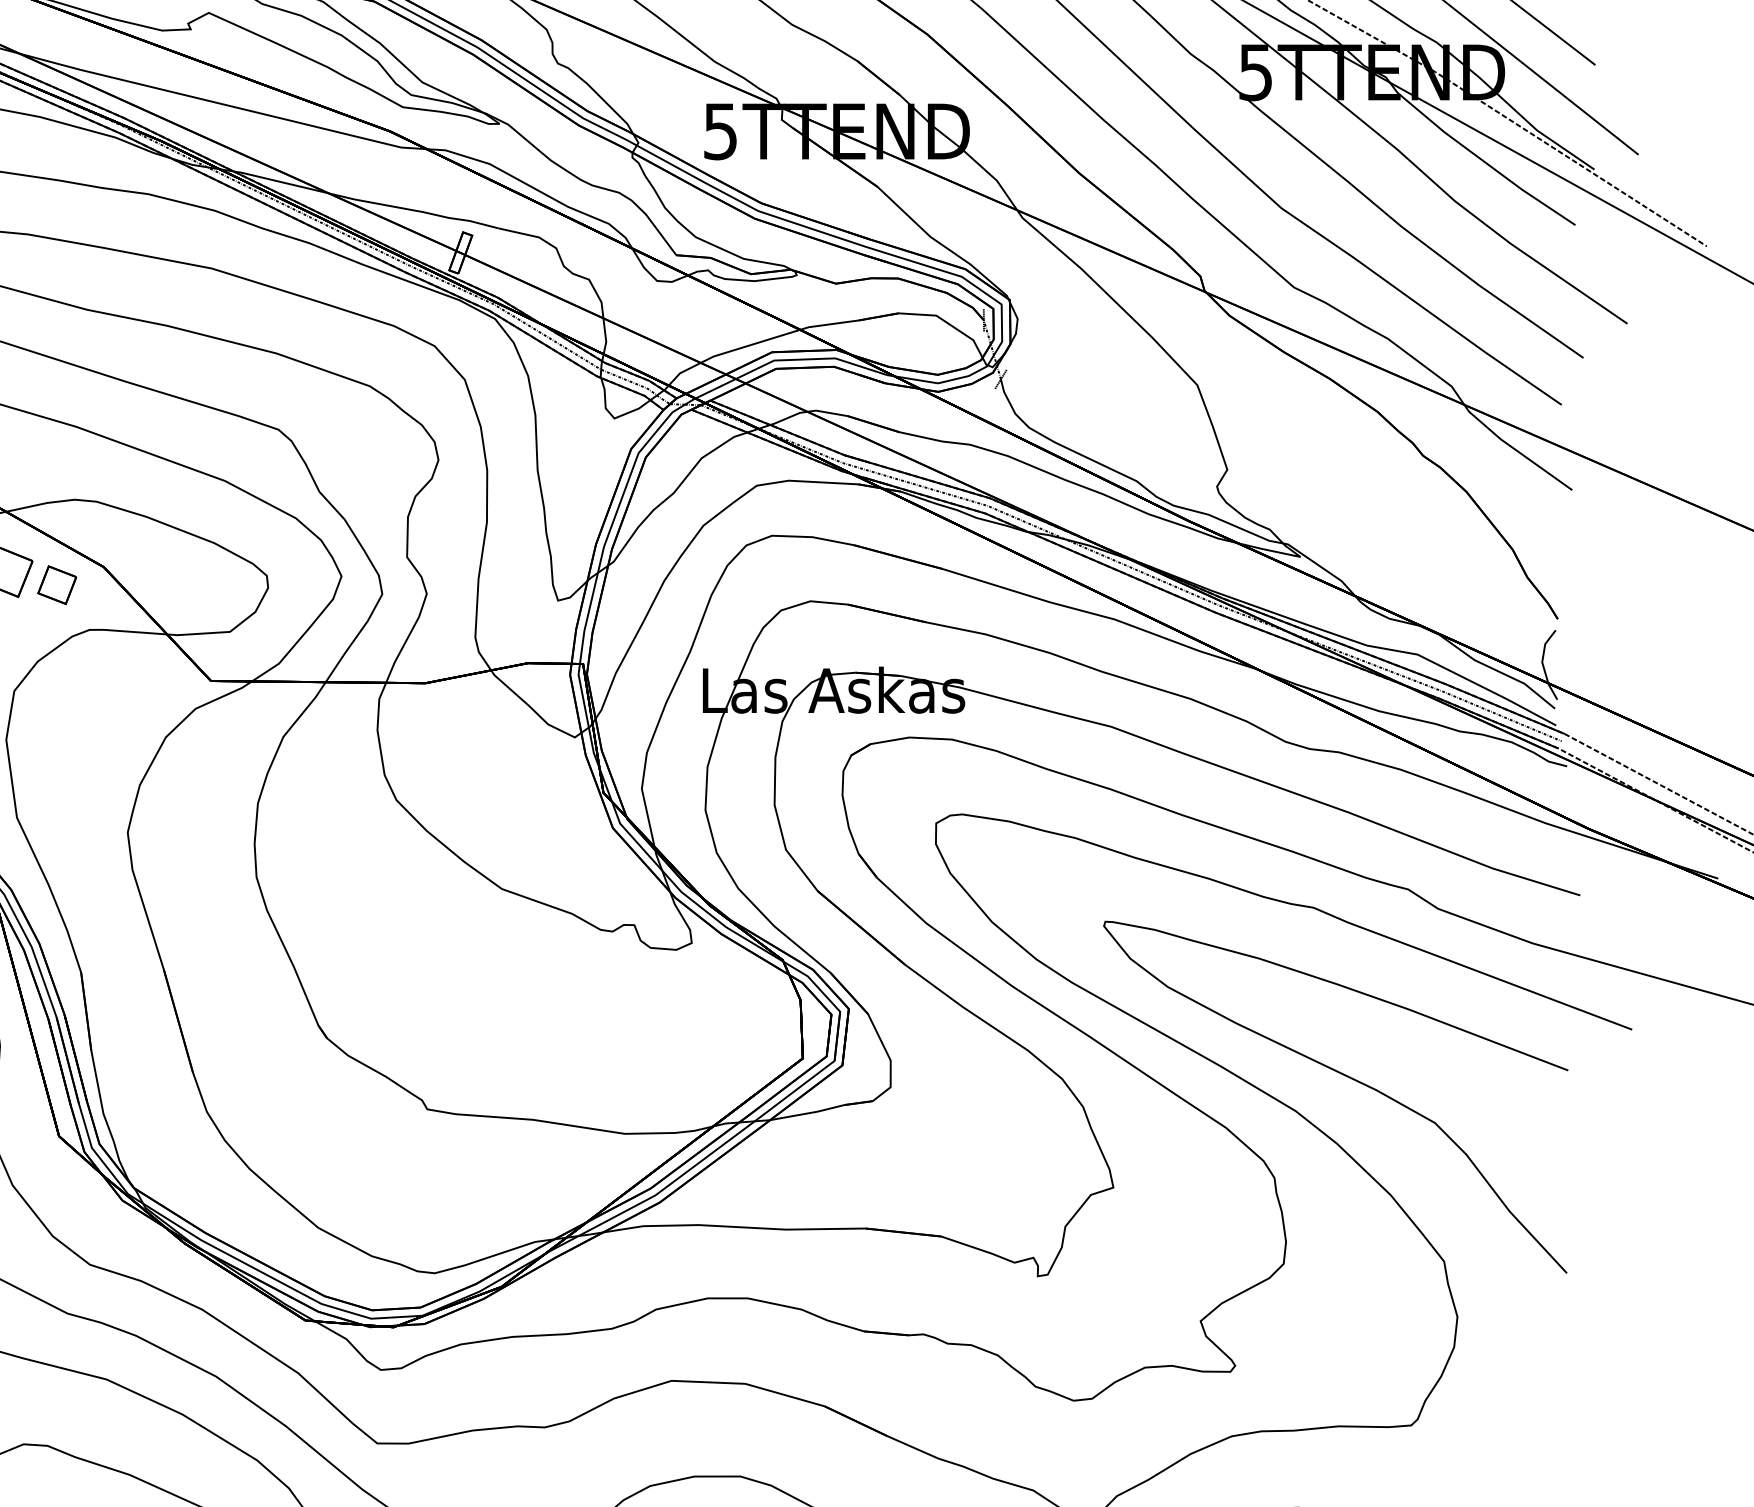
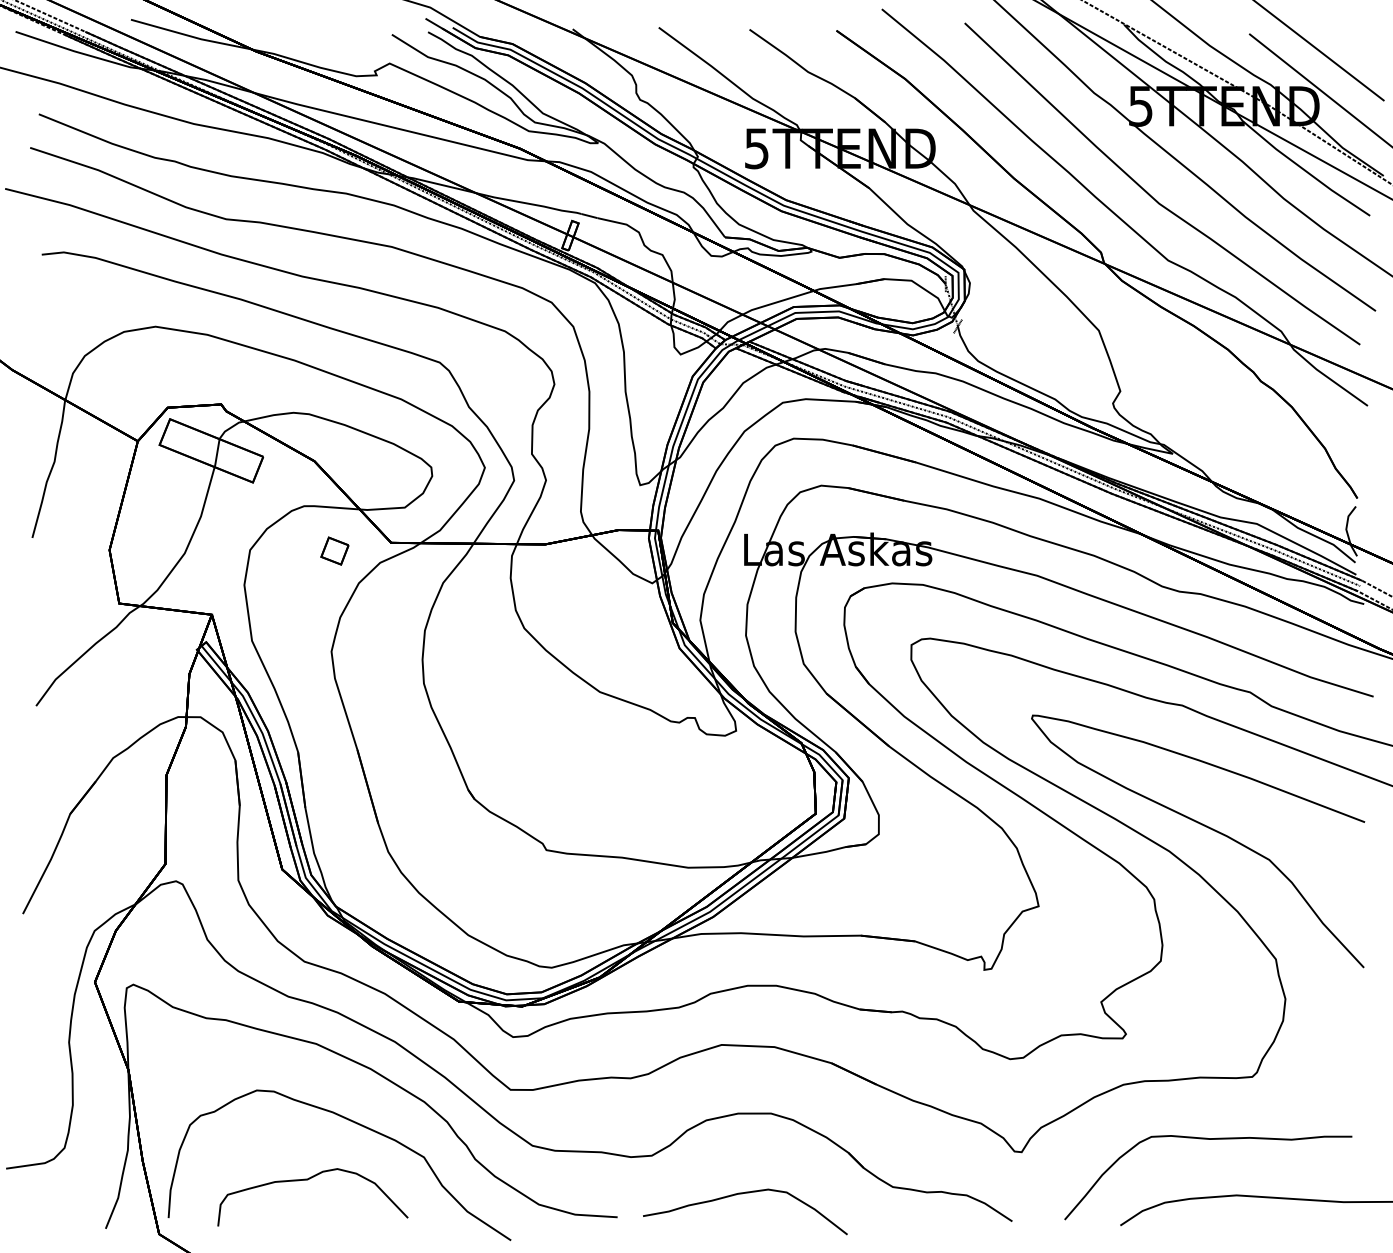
part: (56, 584) -> (334, 550), moved

